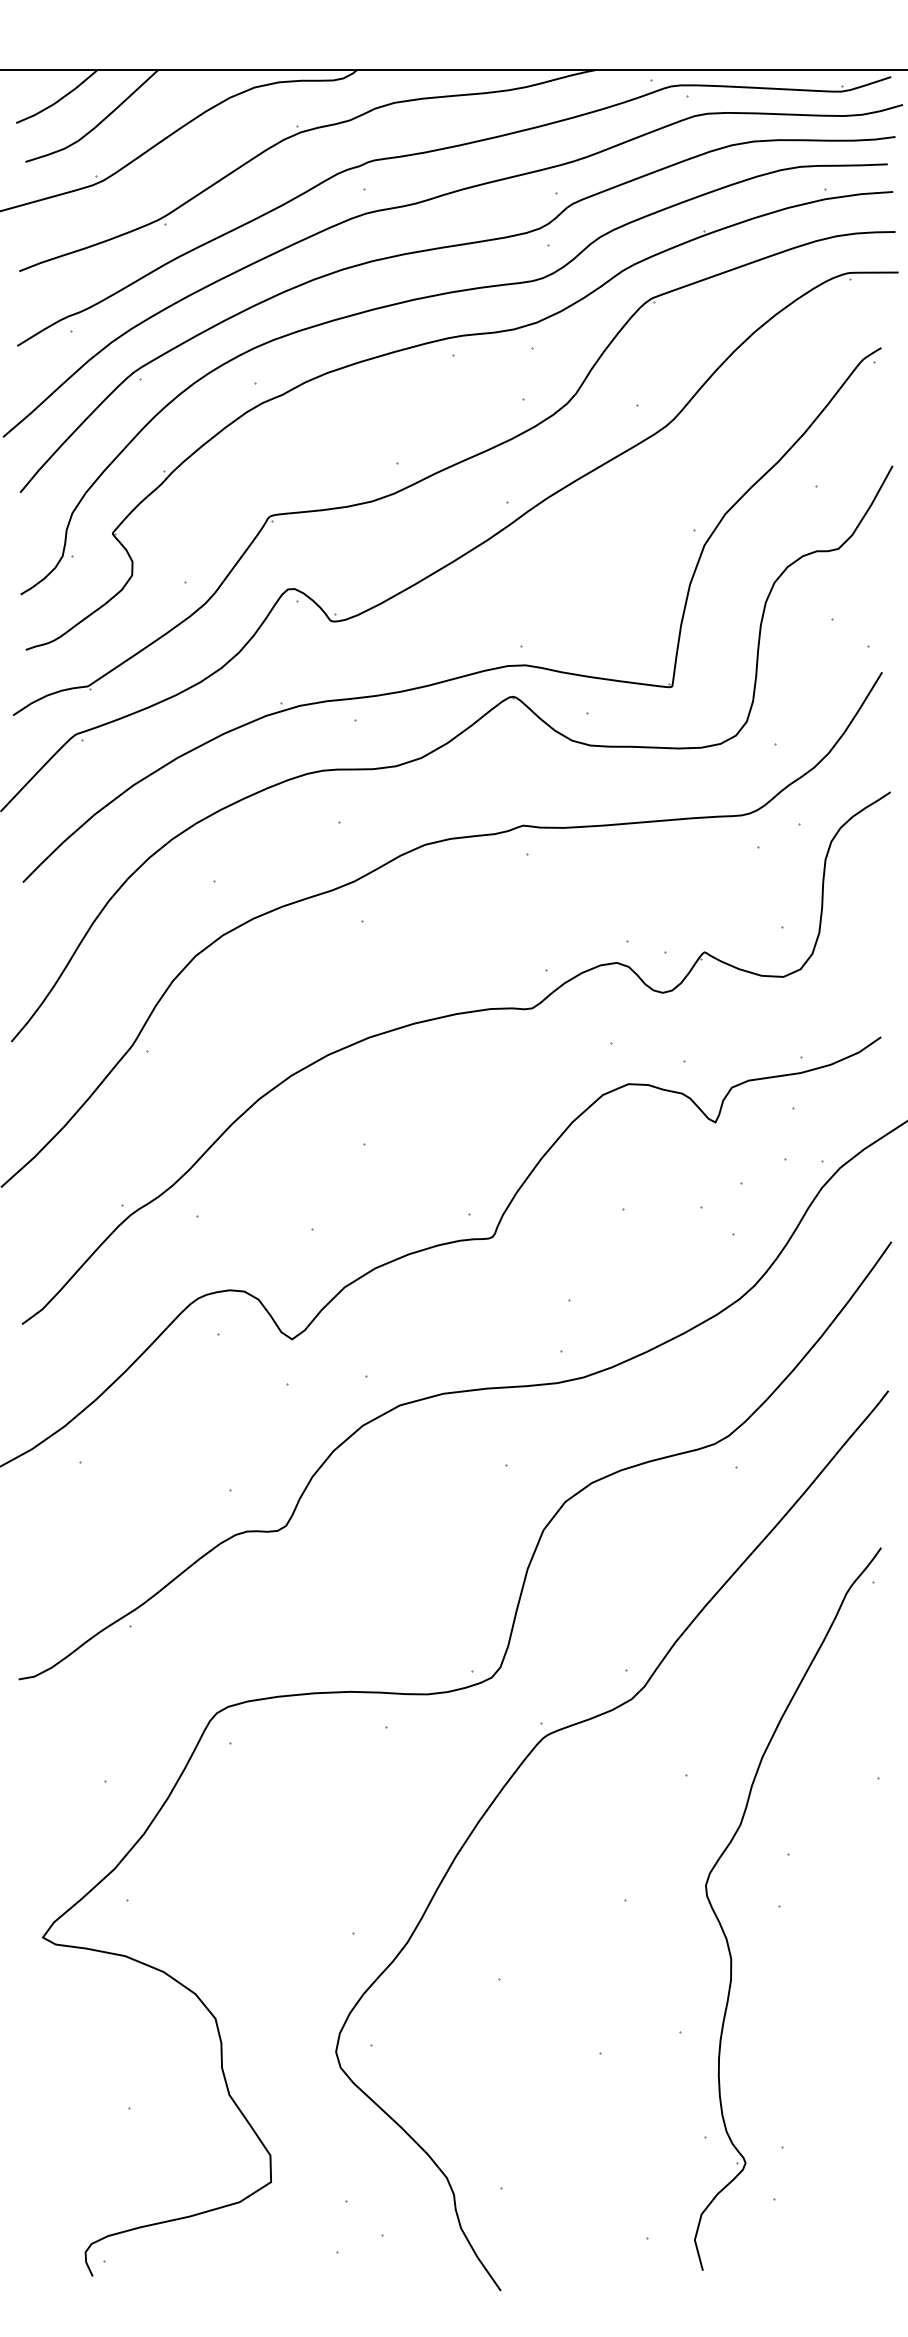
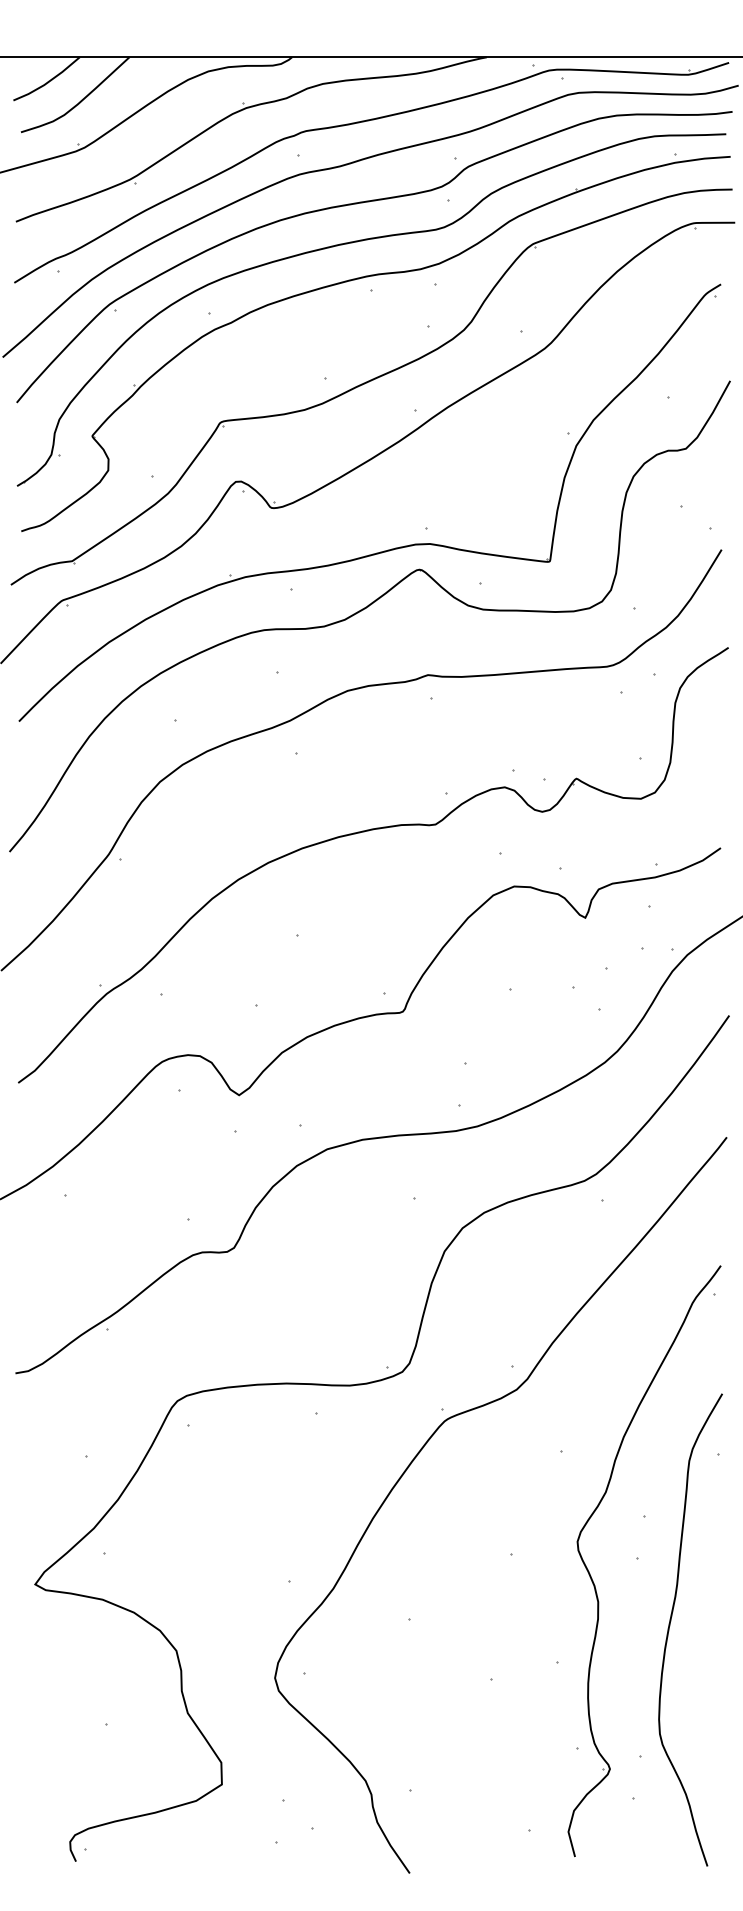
curve: (819, 1988) -> (670, 1626), added

